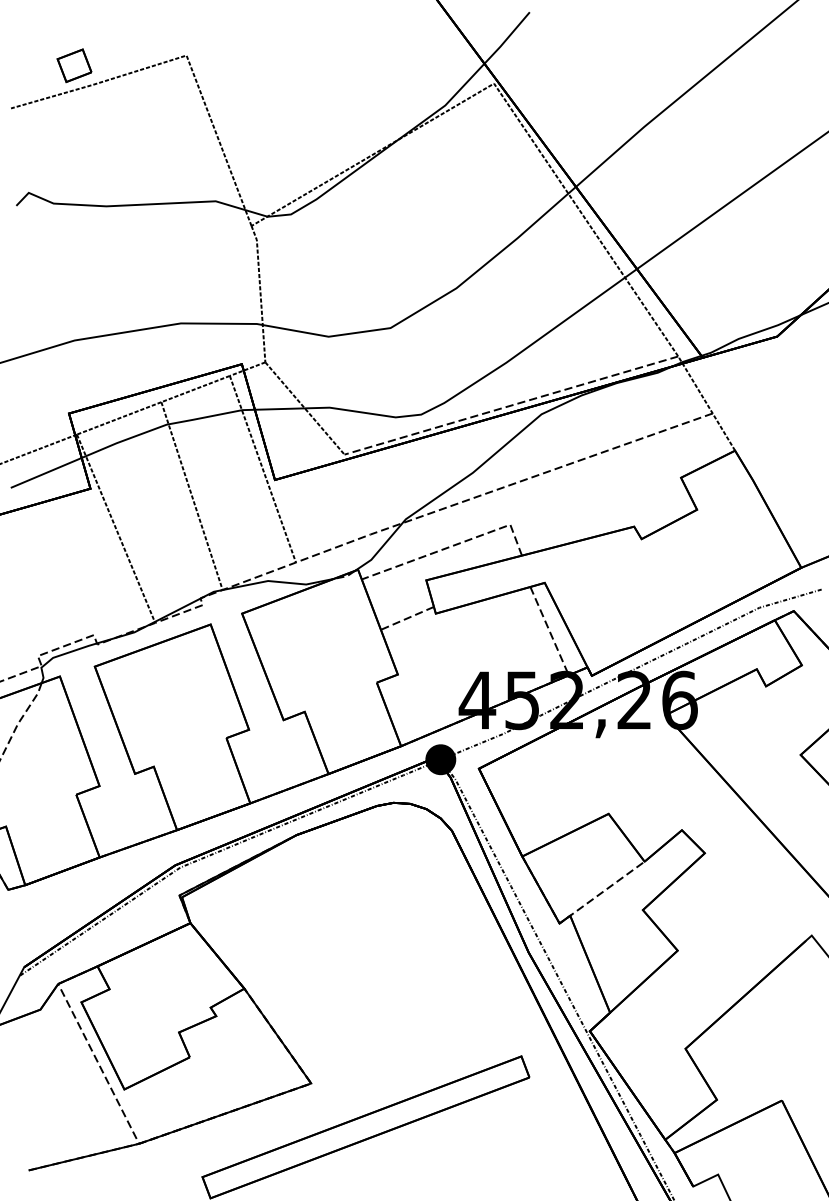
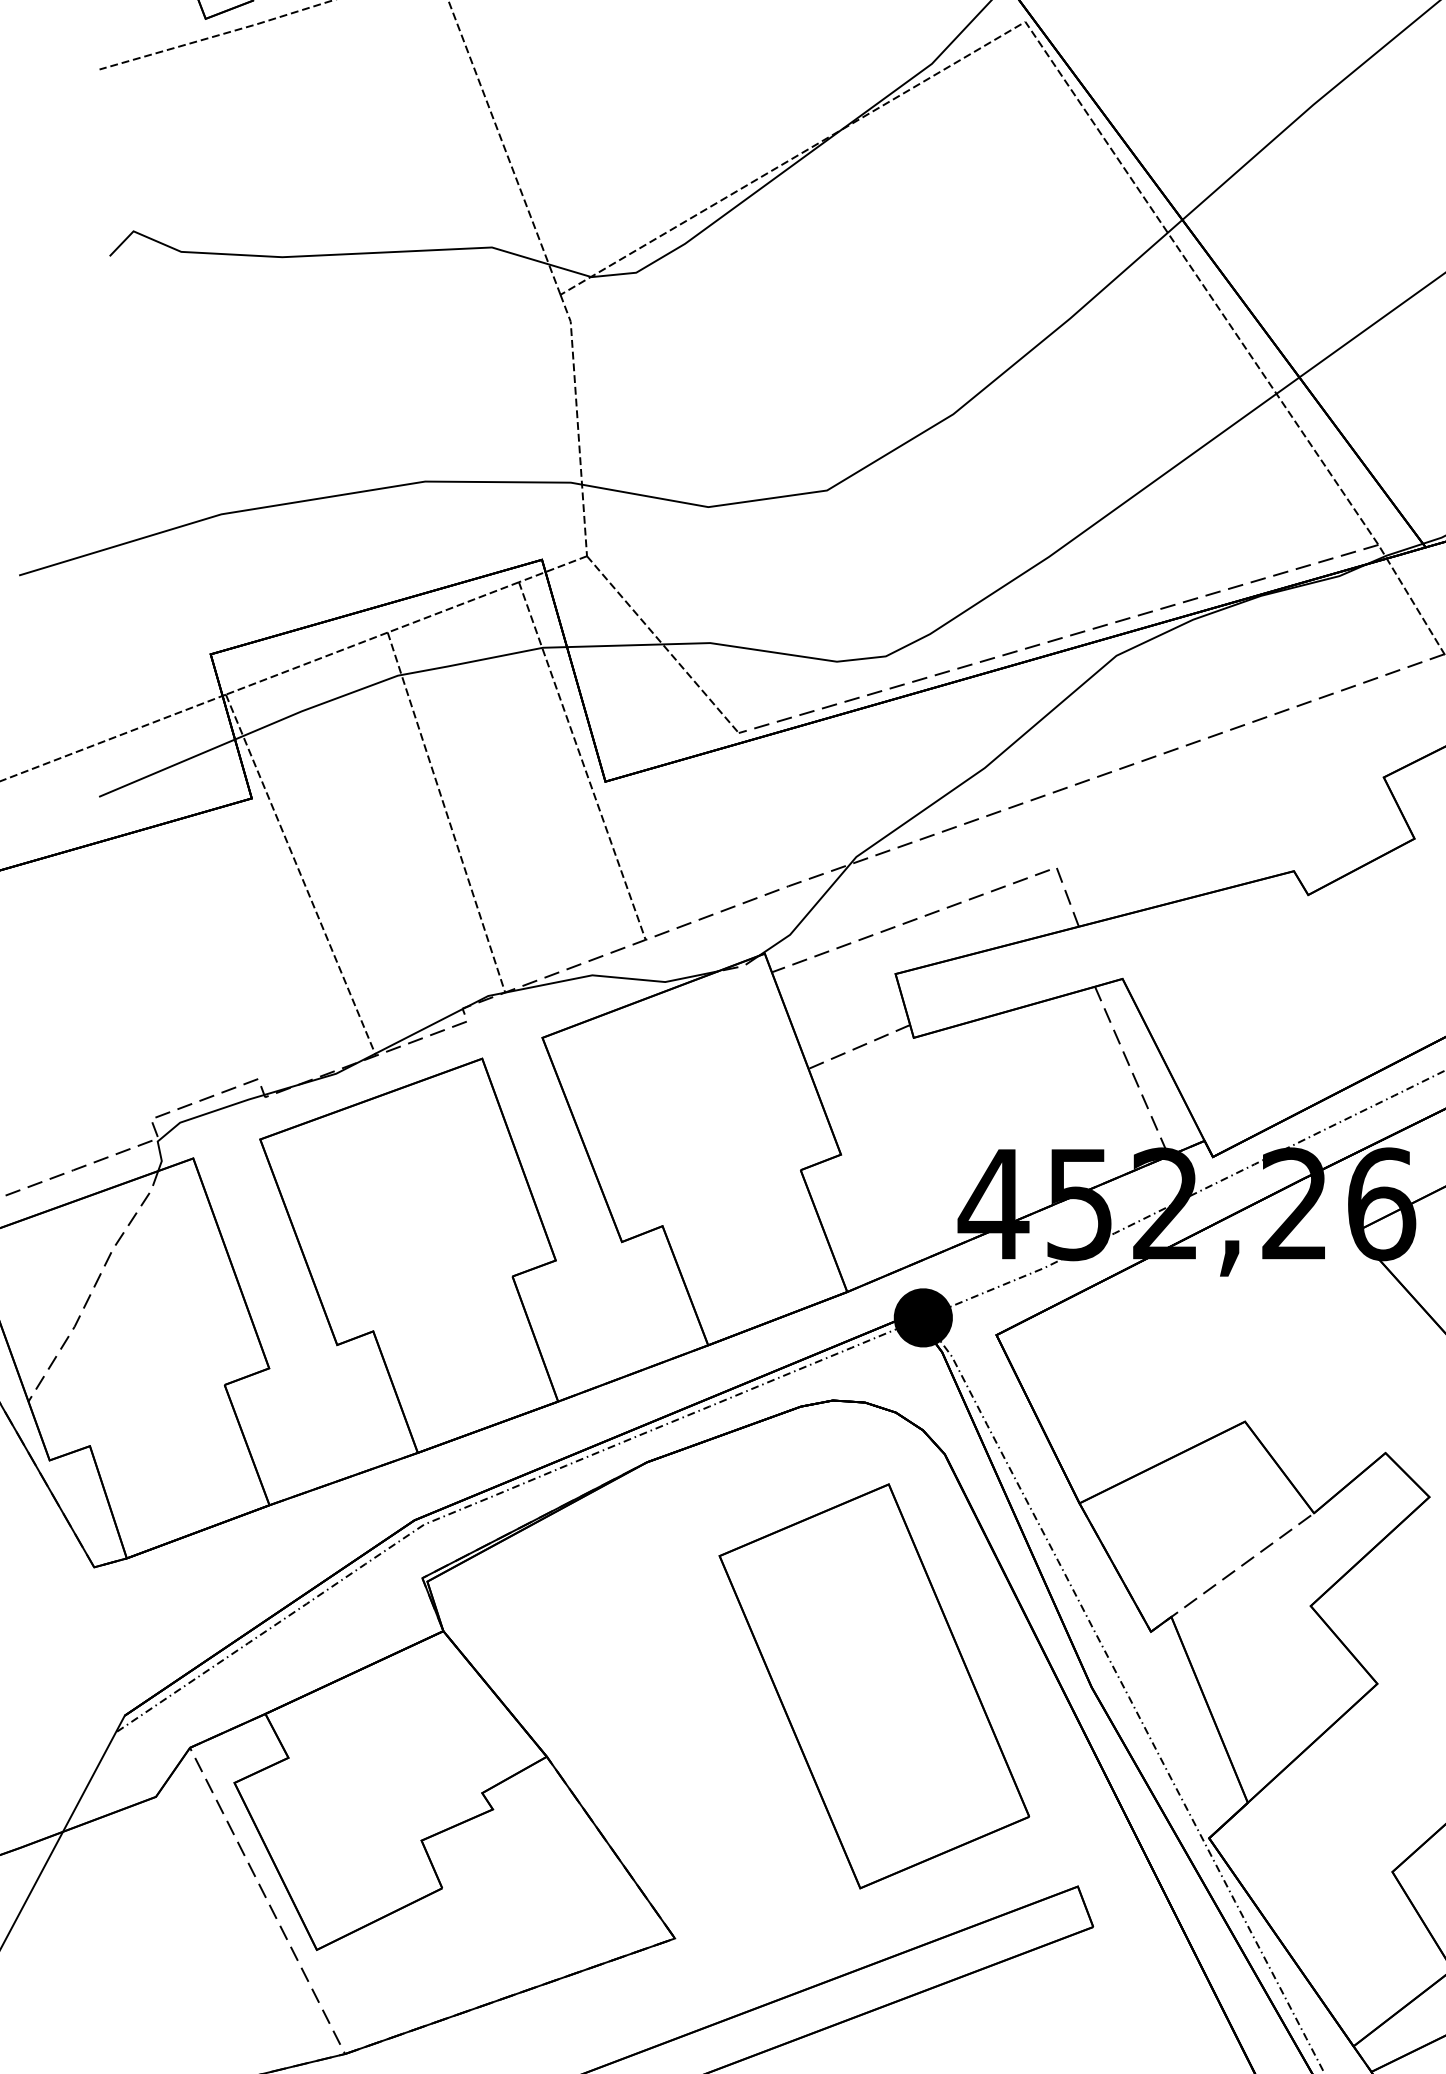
part: (414, 951) -> (872, 1685), added

